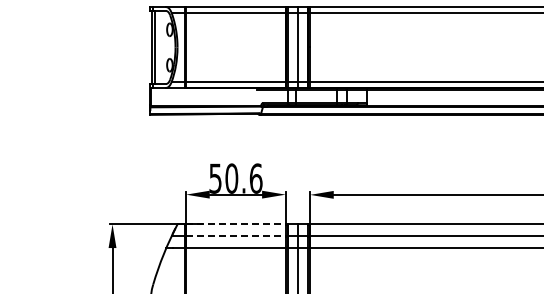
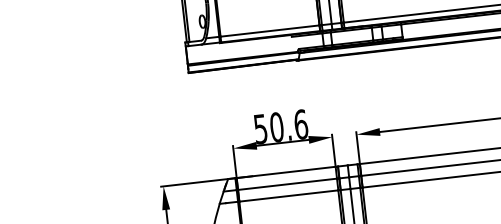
line: (235, 224) -> (285, 172), dashed -> solid
line: (235, 236) -> (287, 184), dashed -> solid

